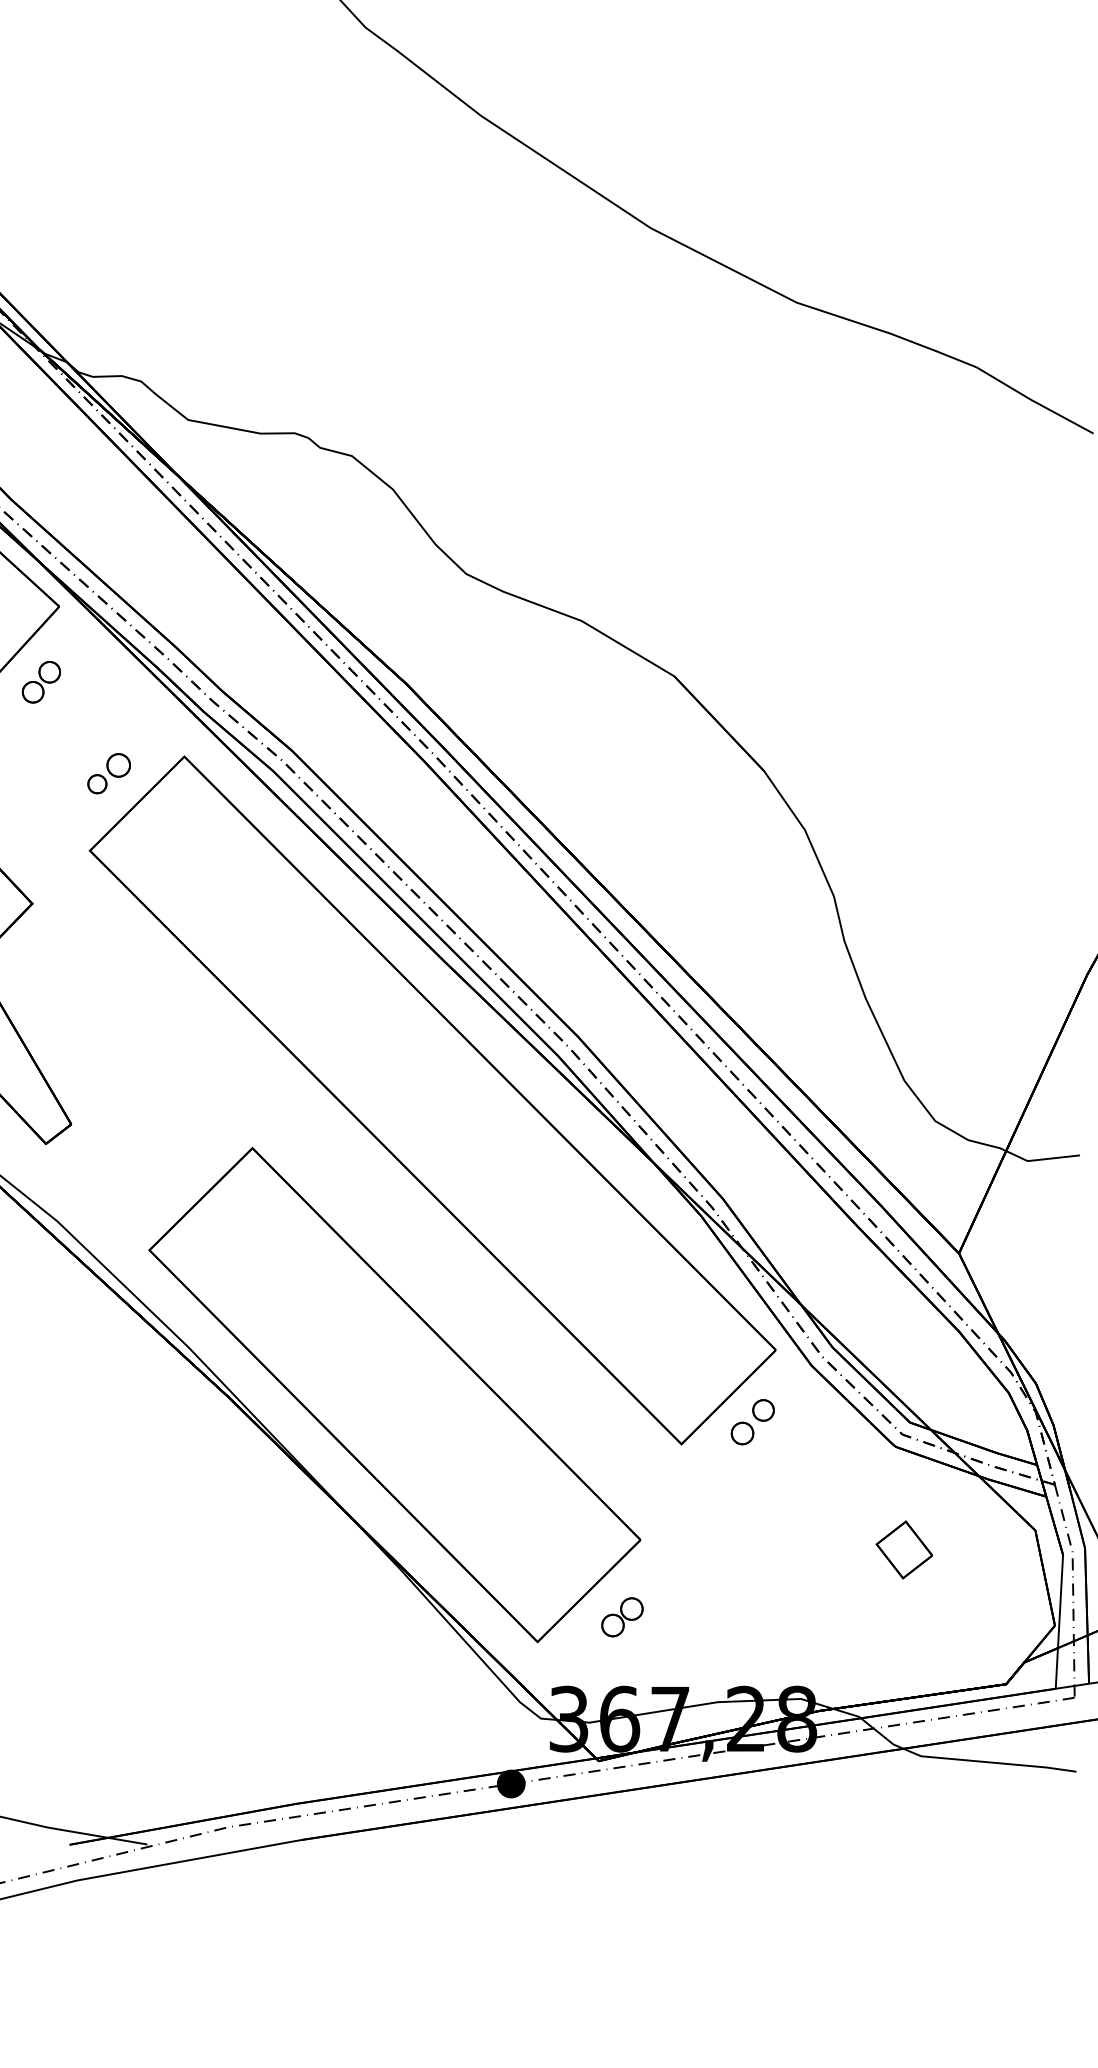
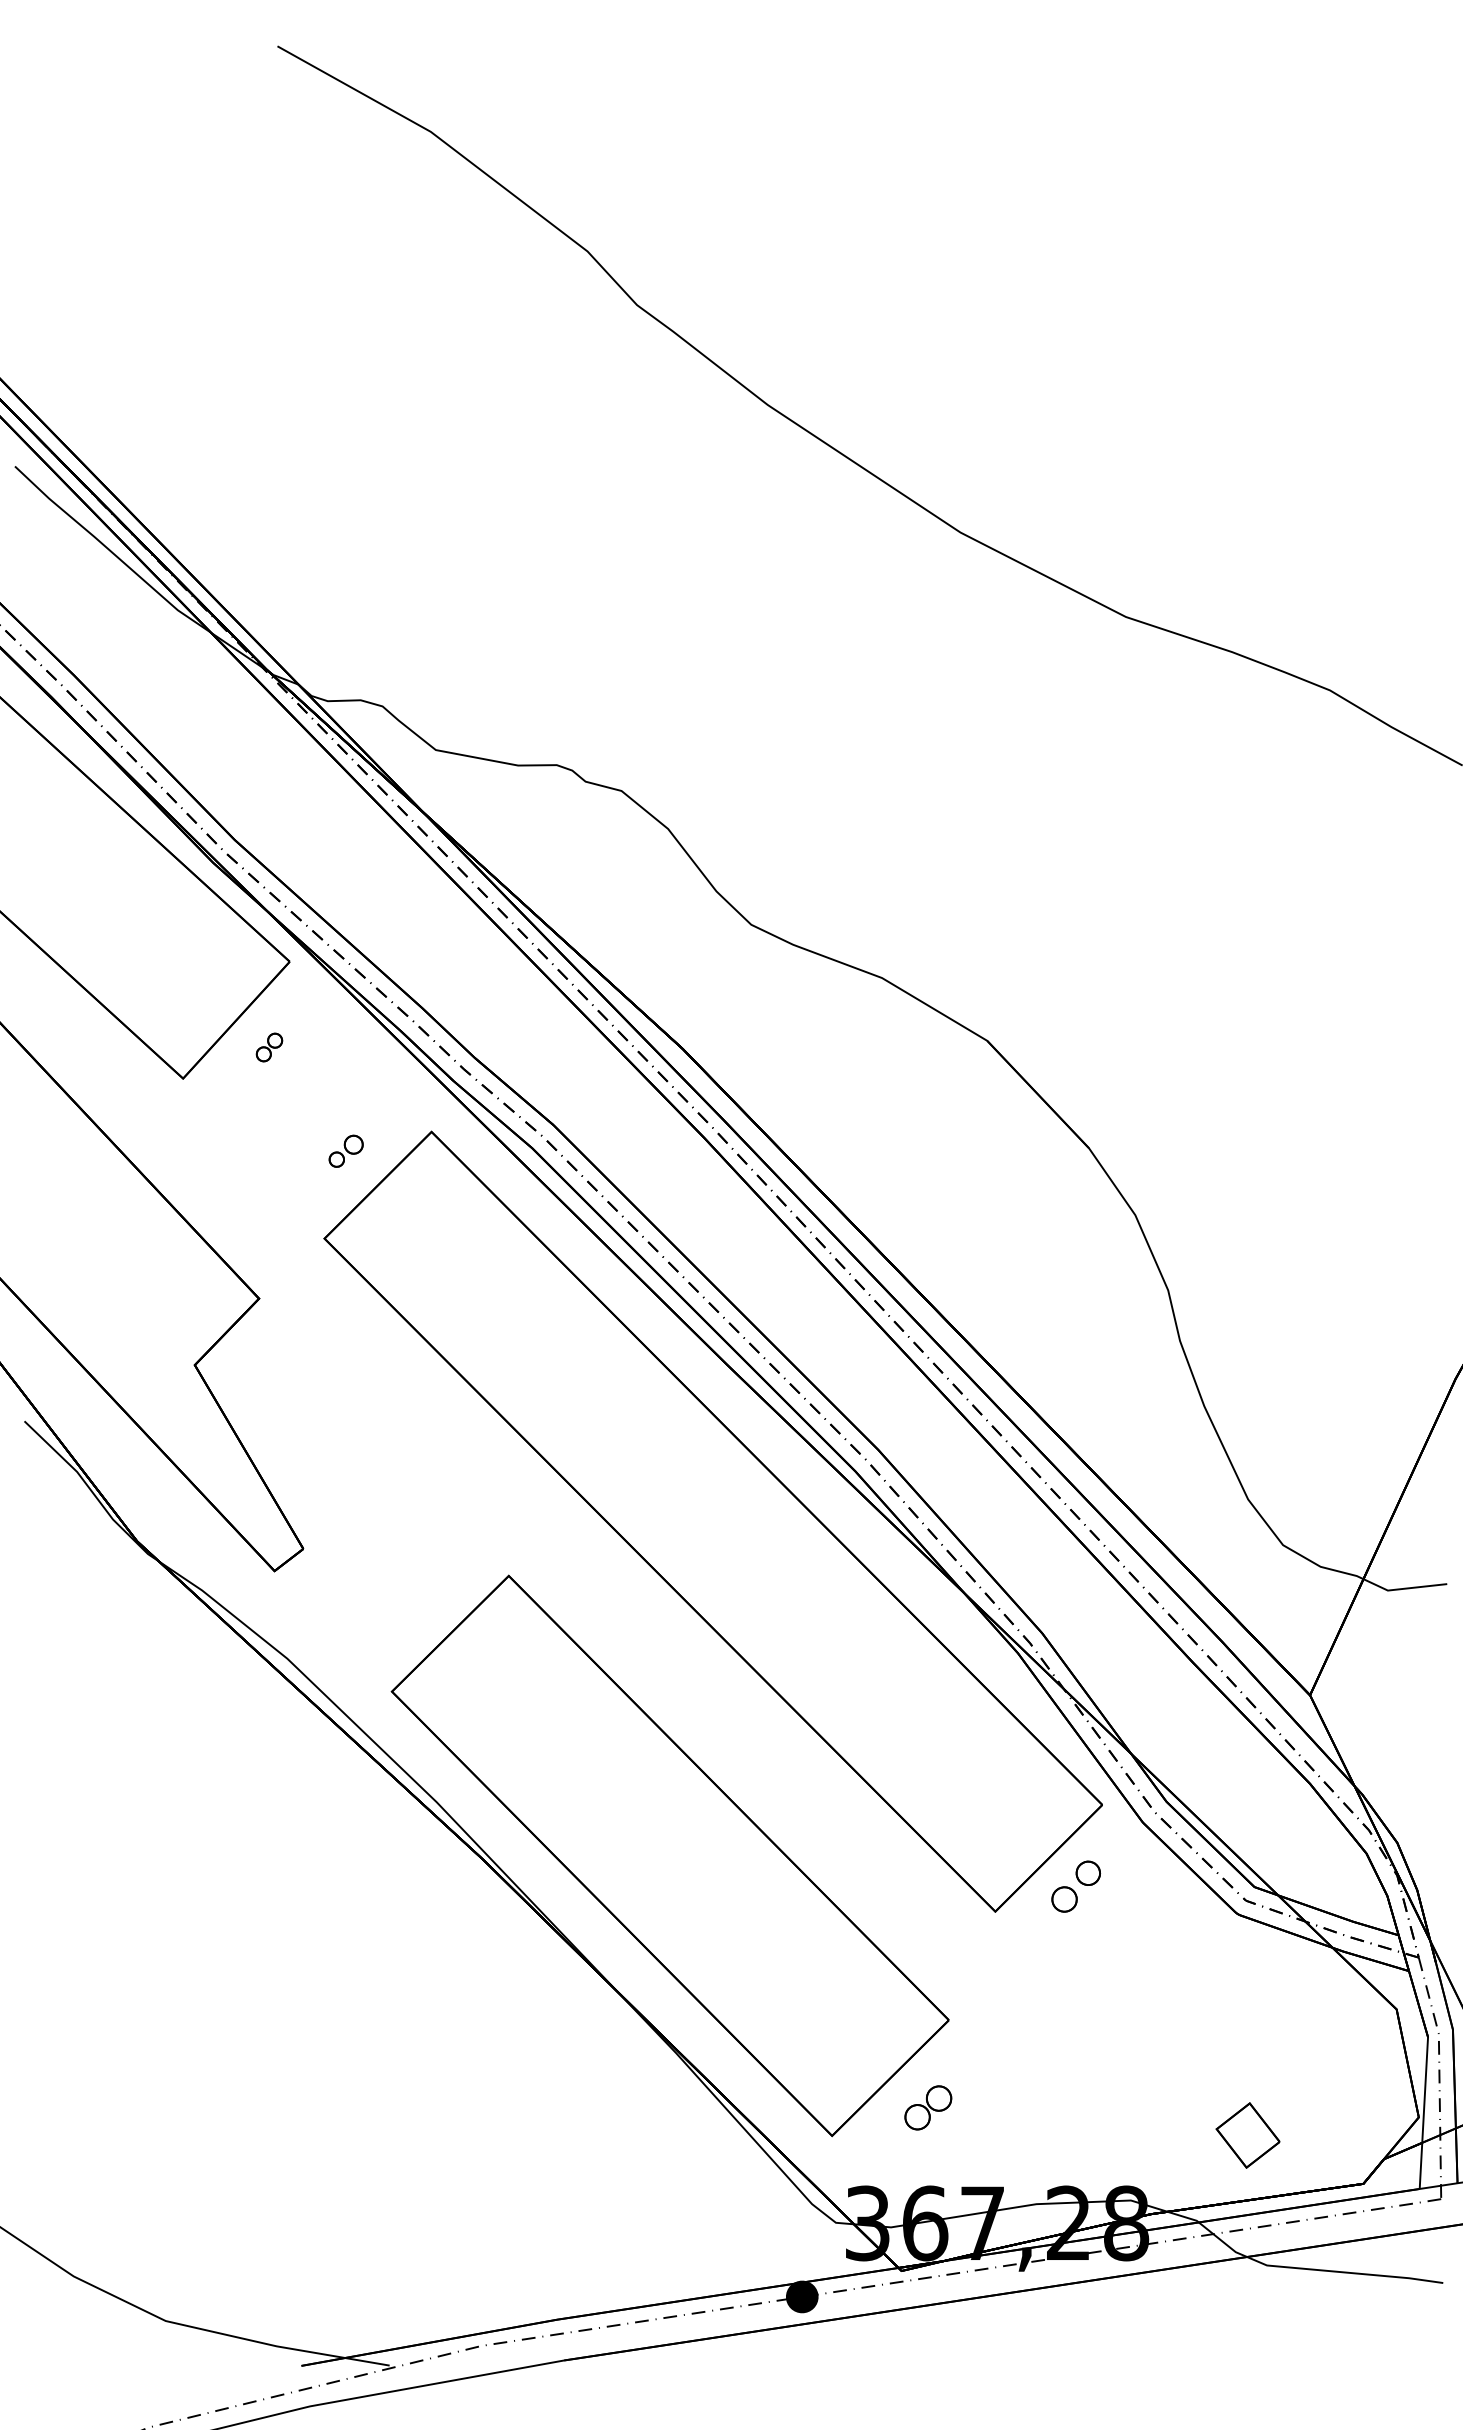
part: (41, 682) -> (269, 1047), size x0.6
part: (108, 773) -> (345, 1151), size x0.7
part: (903, 1549) -> (1247, 2135), moved

